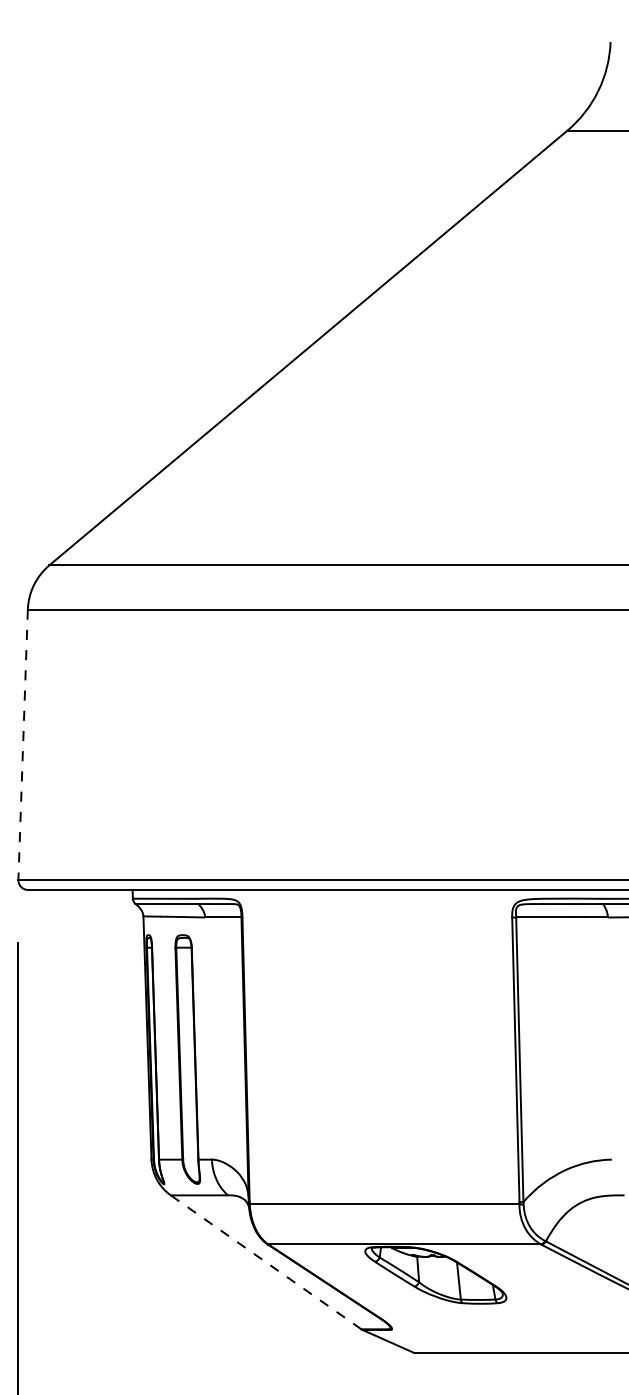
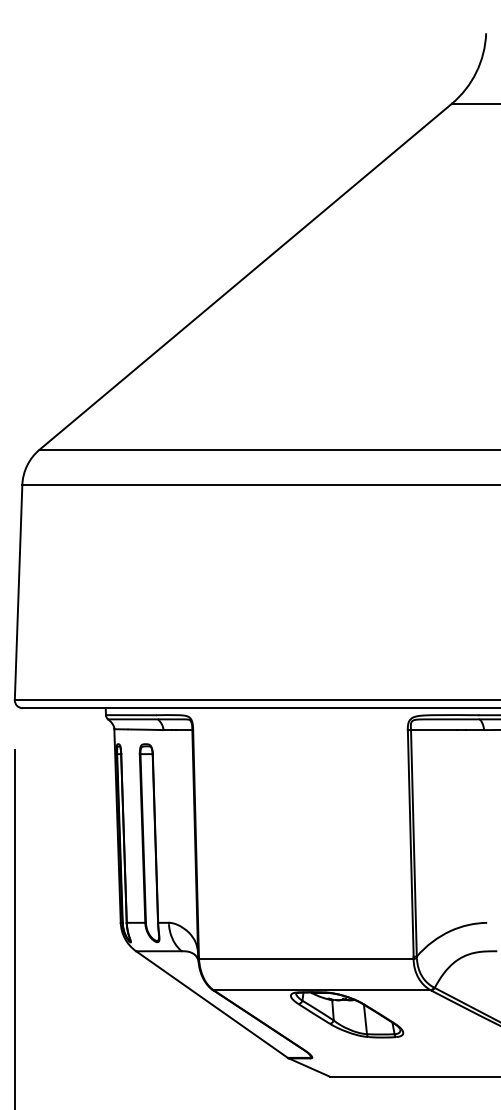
line: (23, 744) -> (18, 592), dashed -> solid
line: (266, 1262) -> (212, 1004), dashed -> solid

